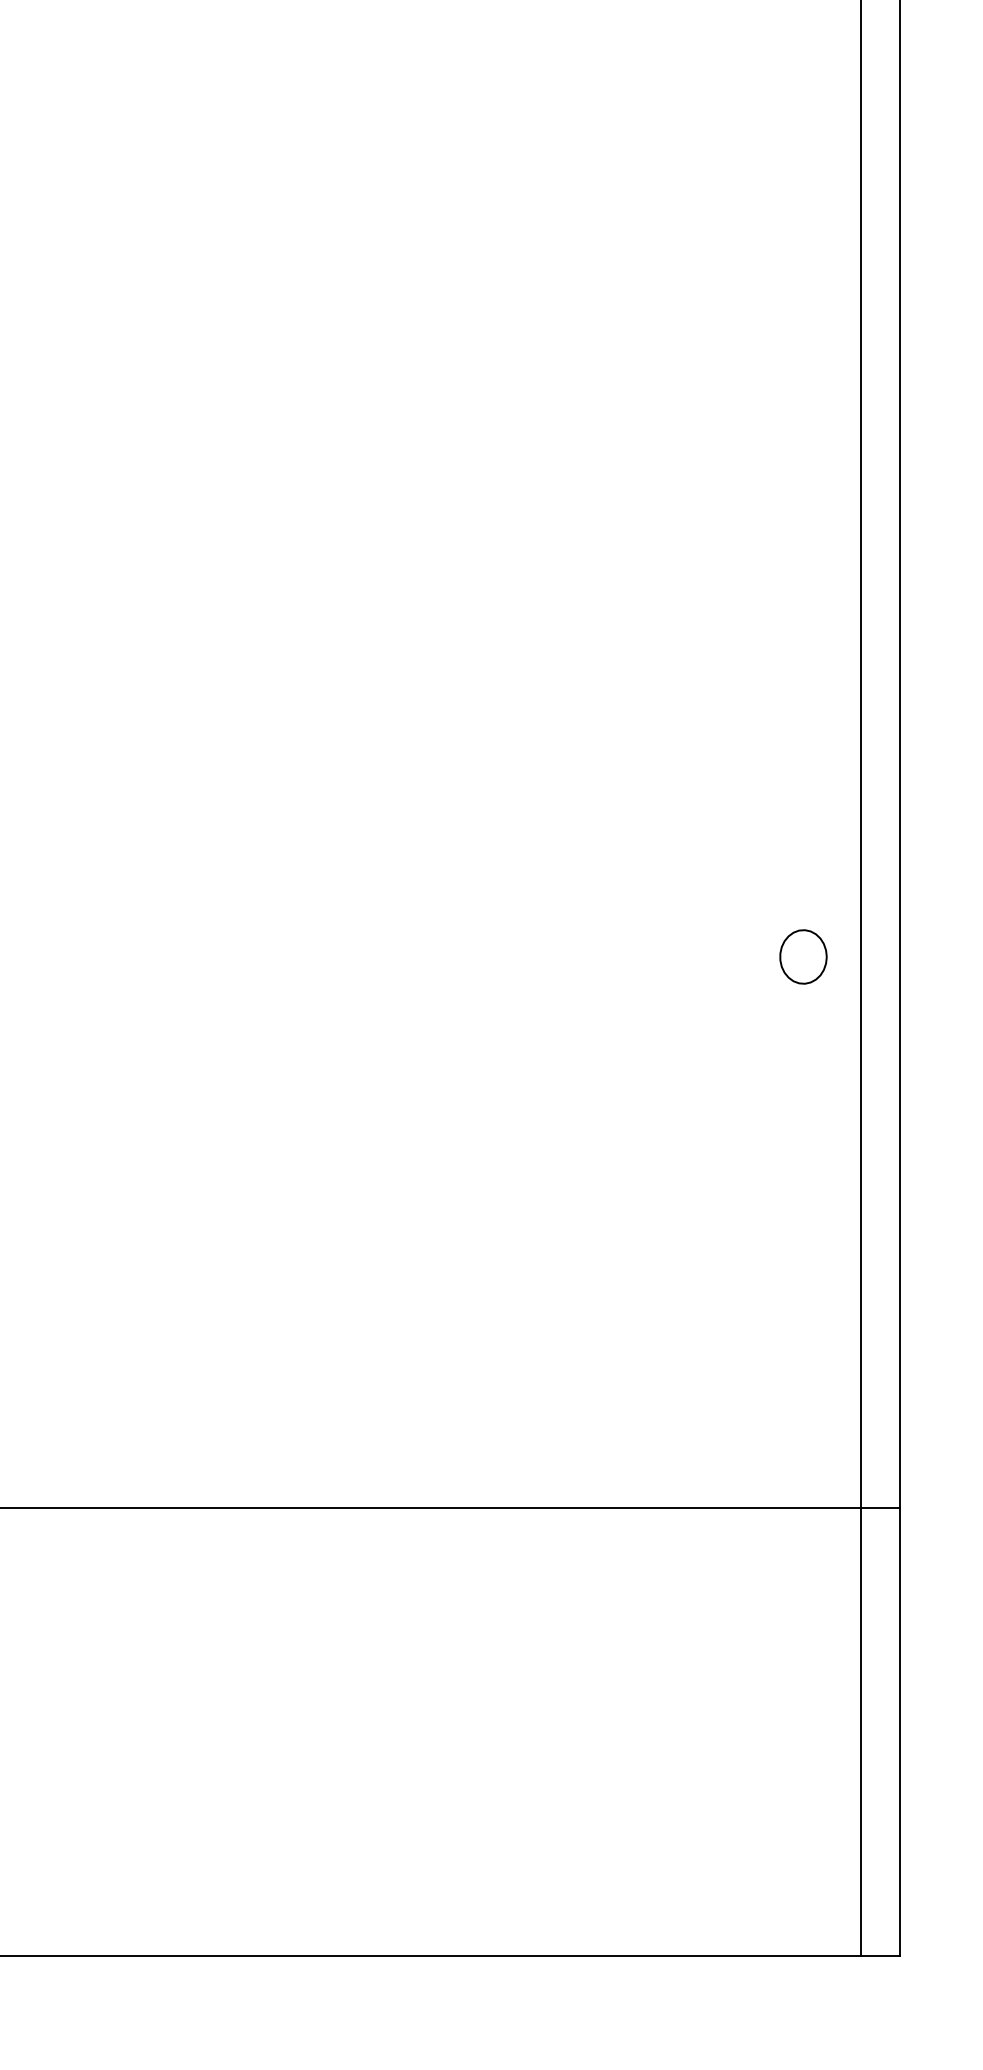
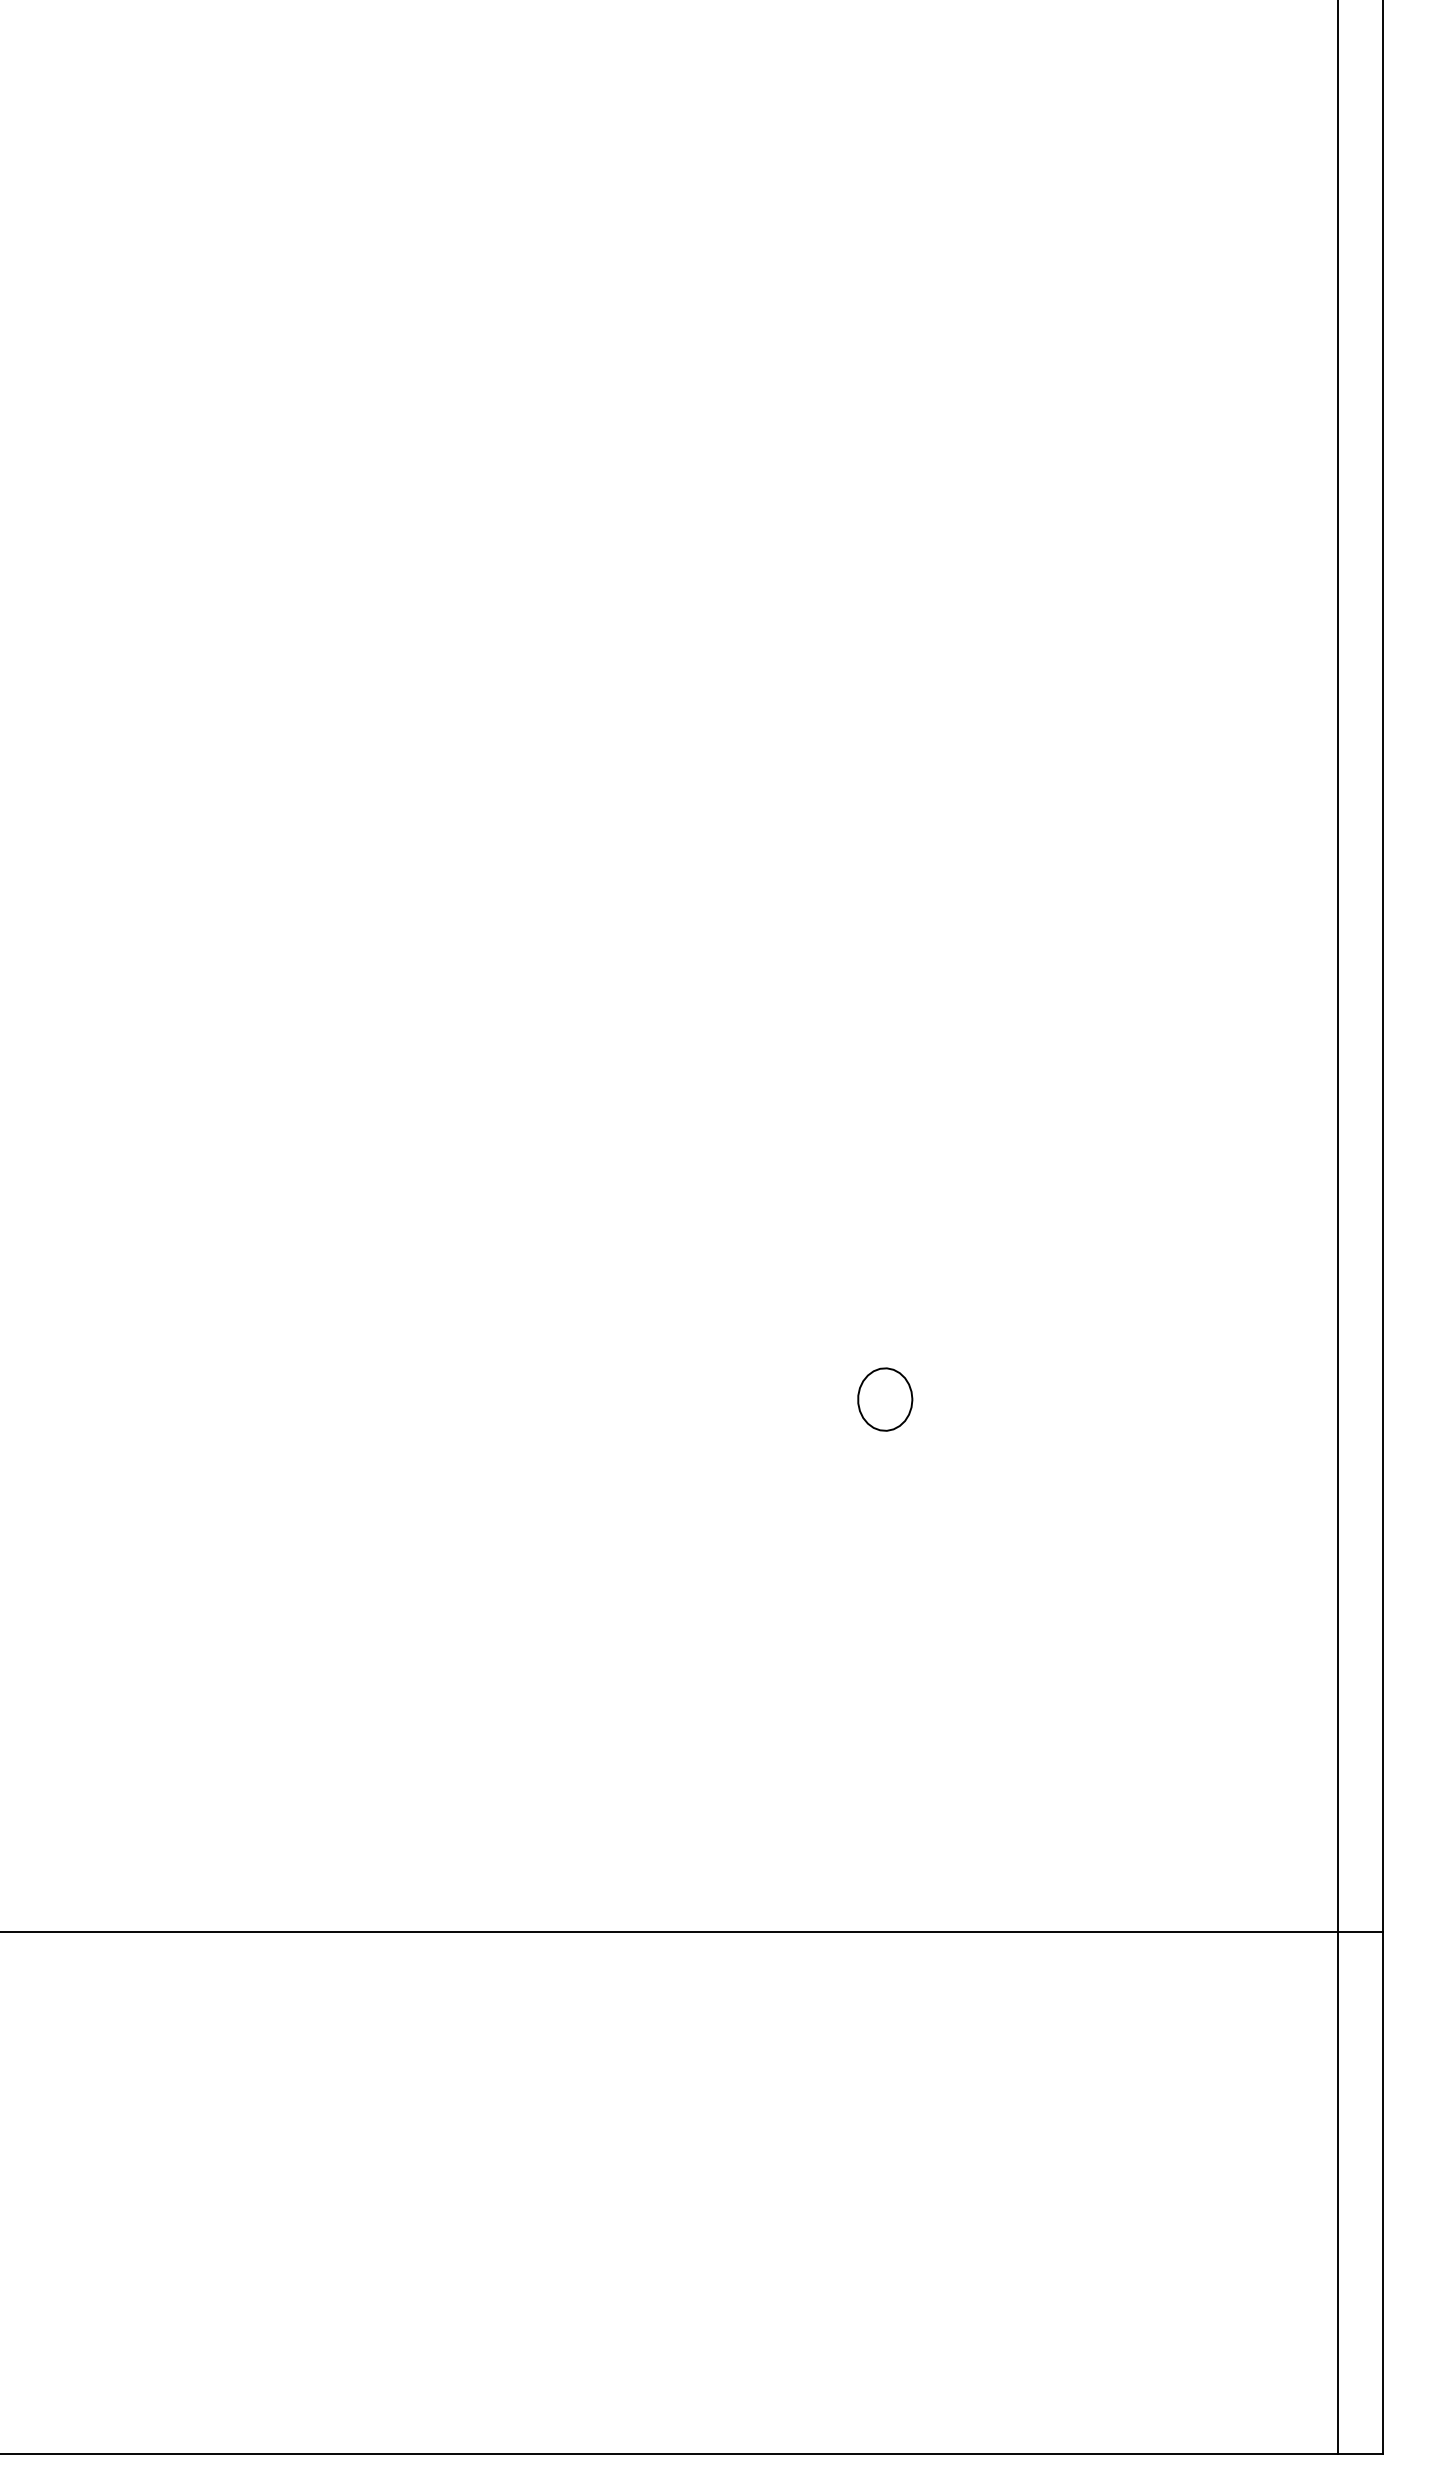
part: (803, 956) -> (885, 1399), moved

